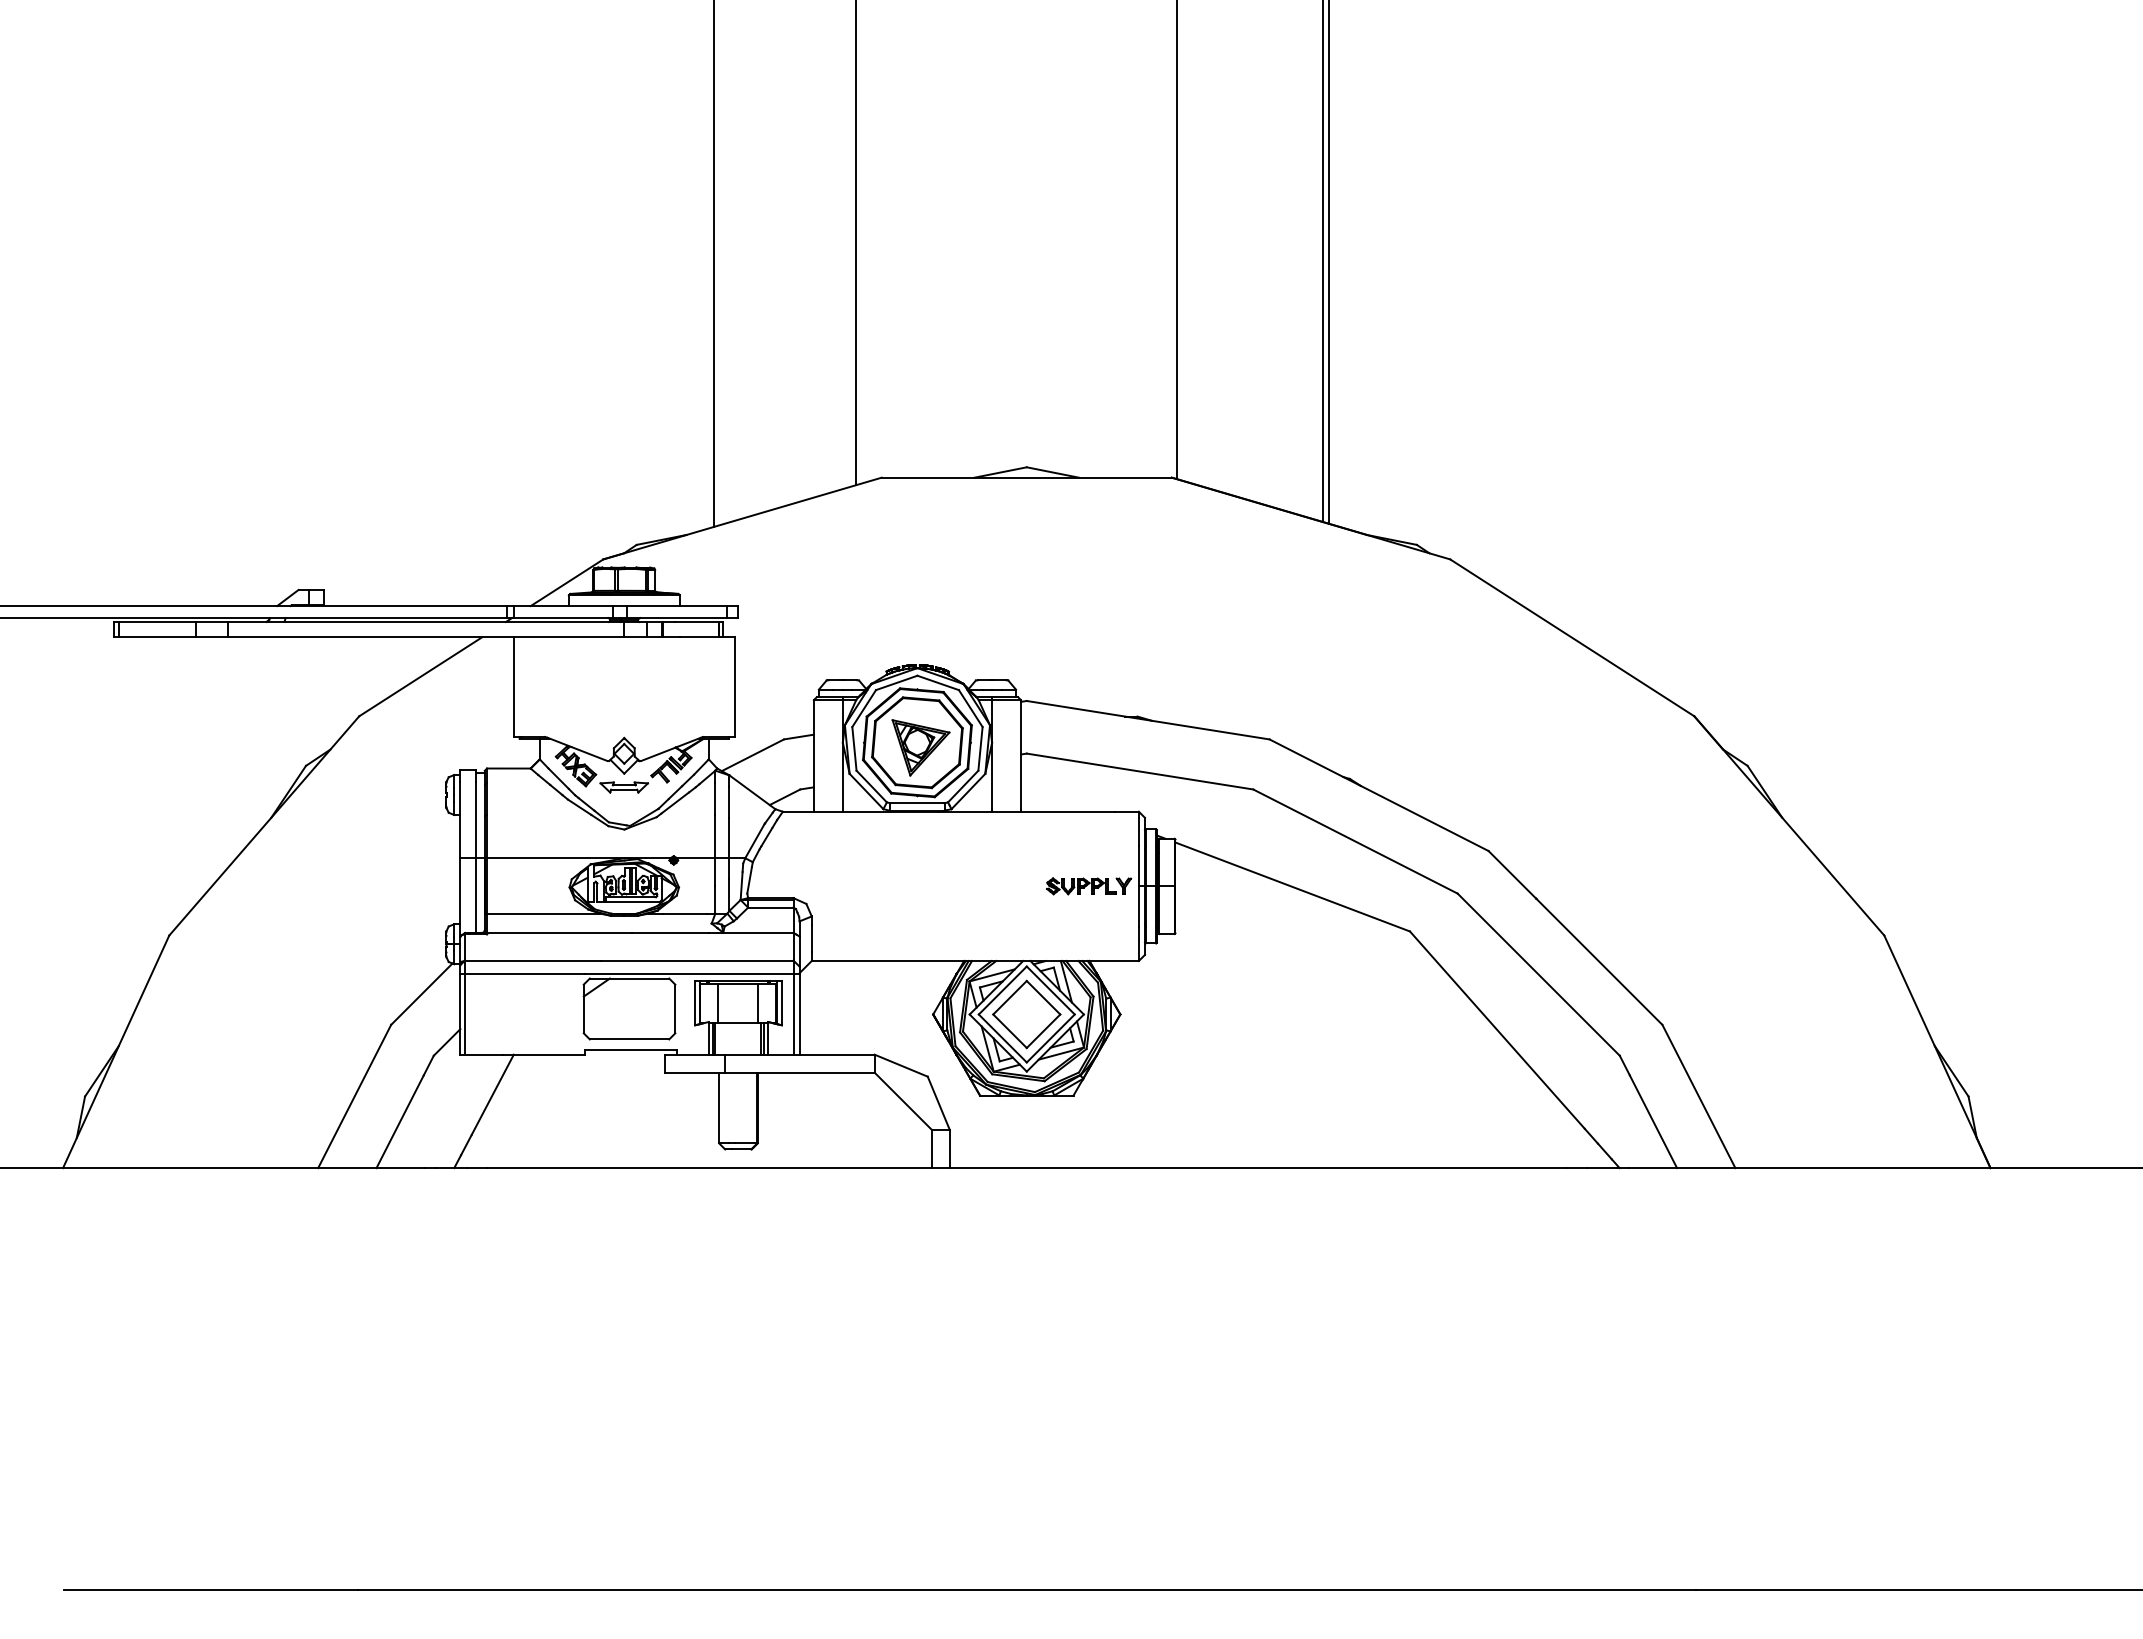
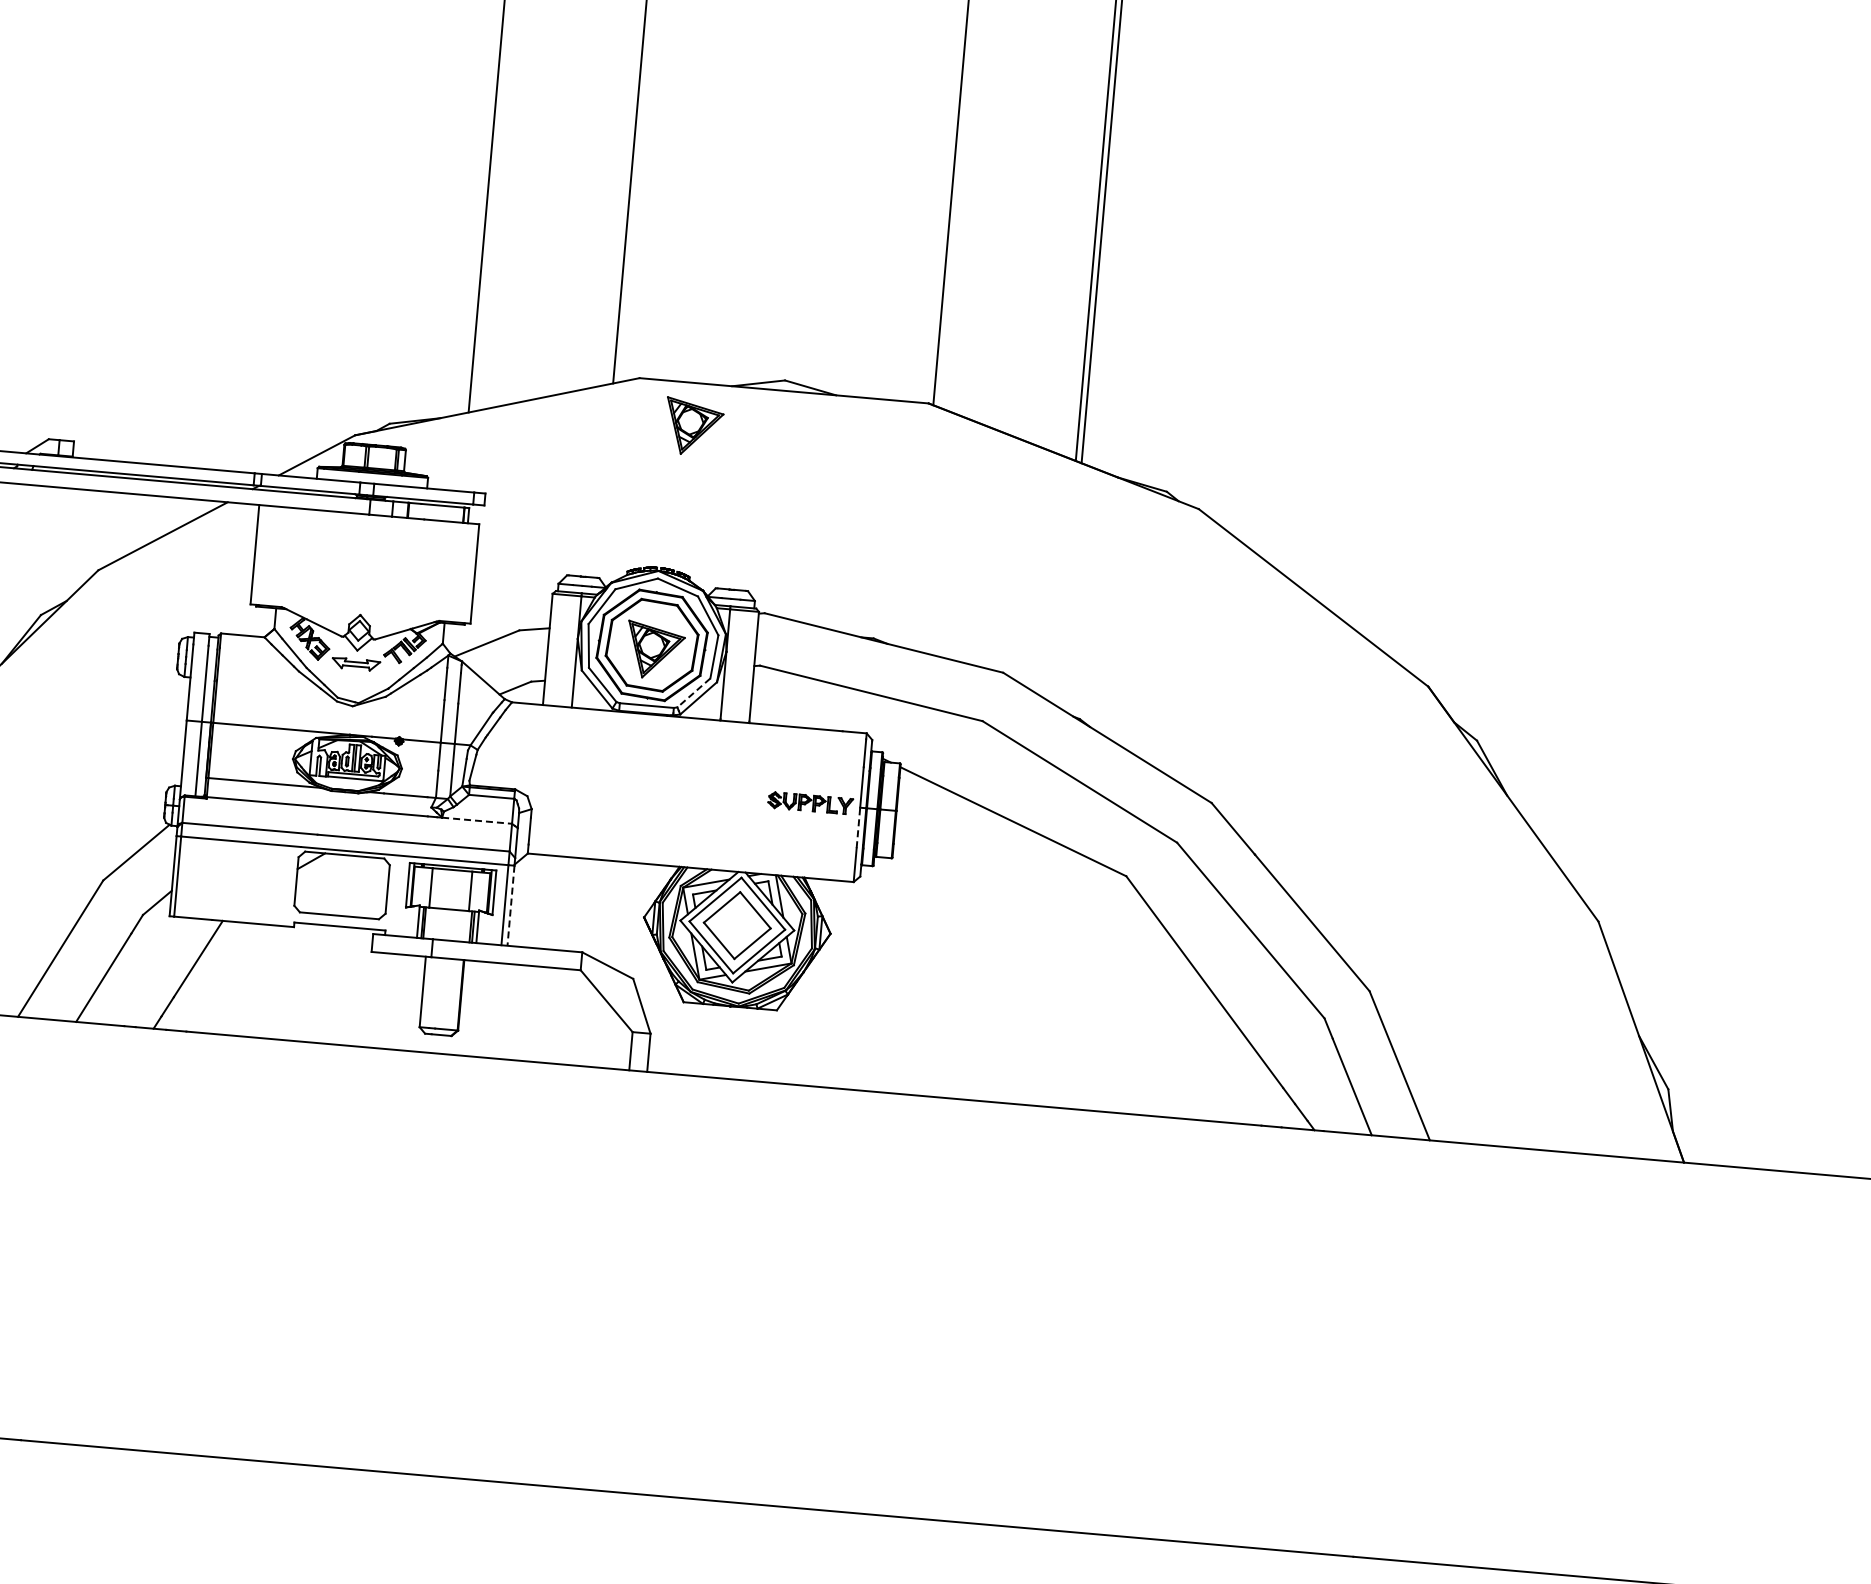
part: (939, 521) -> (693, 426), added
line: (963, 786) -> (694, 692), solid -> dashed
line: (1138, 906) -> (858, 827), solid -> dashed
line: (758, 932) -> (477, 820), solid -> dashed
line: (799, 1014) -> (510, 905), solid -> dashed

